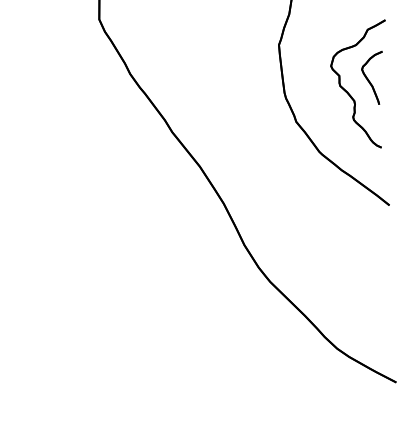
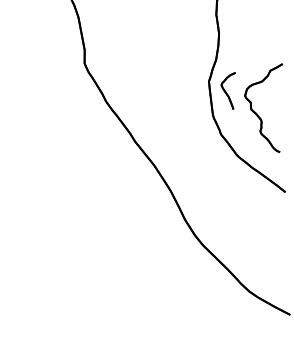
part: (370, 77) -> (227, 90), moved

